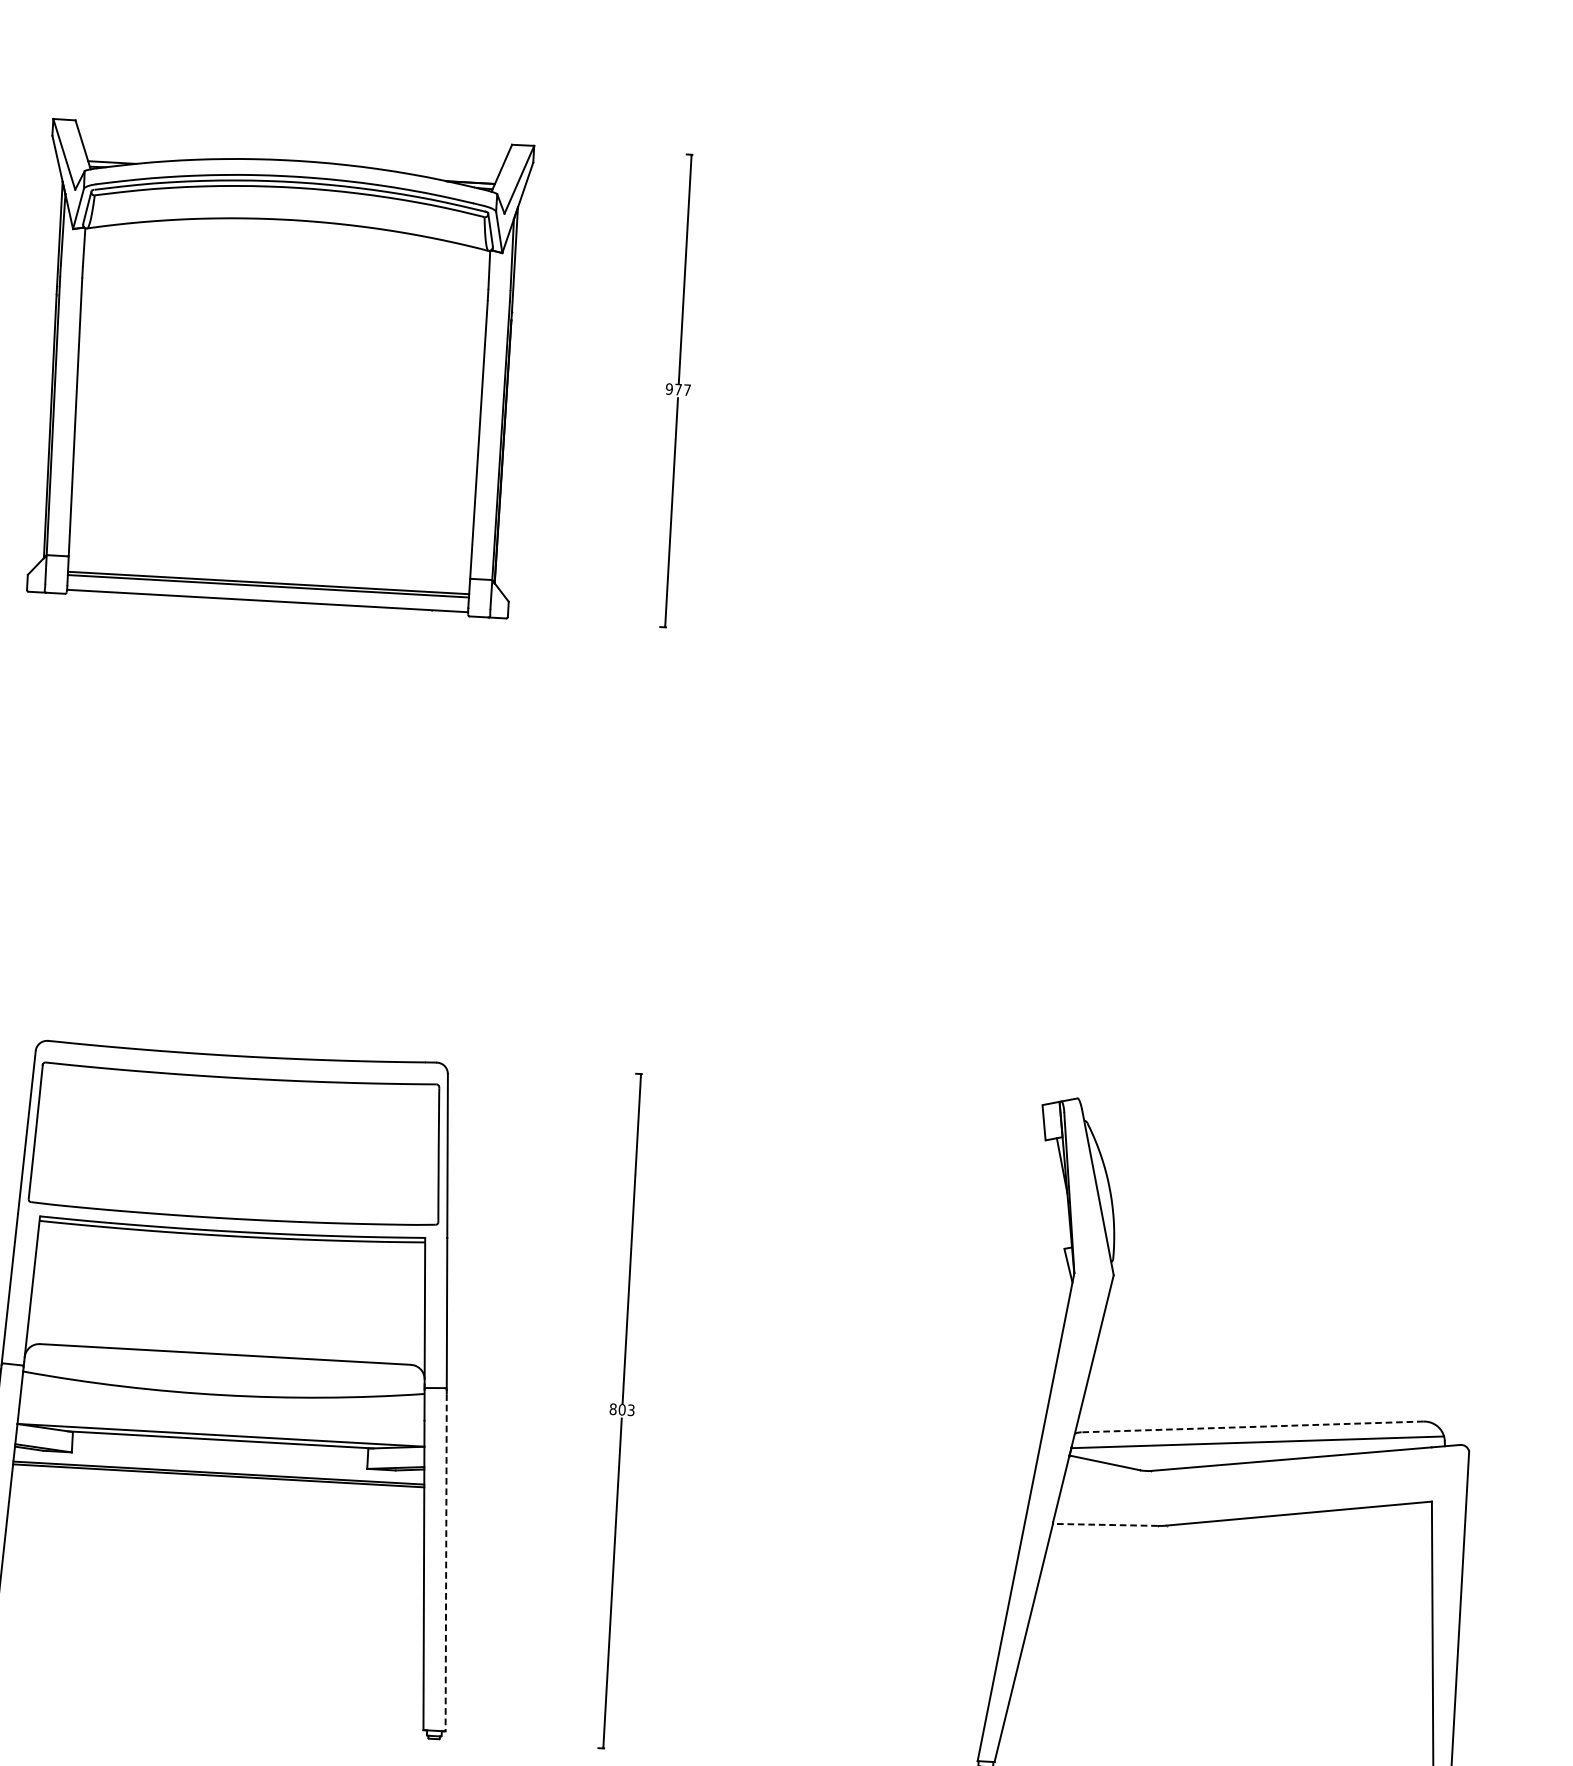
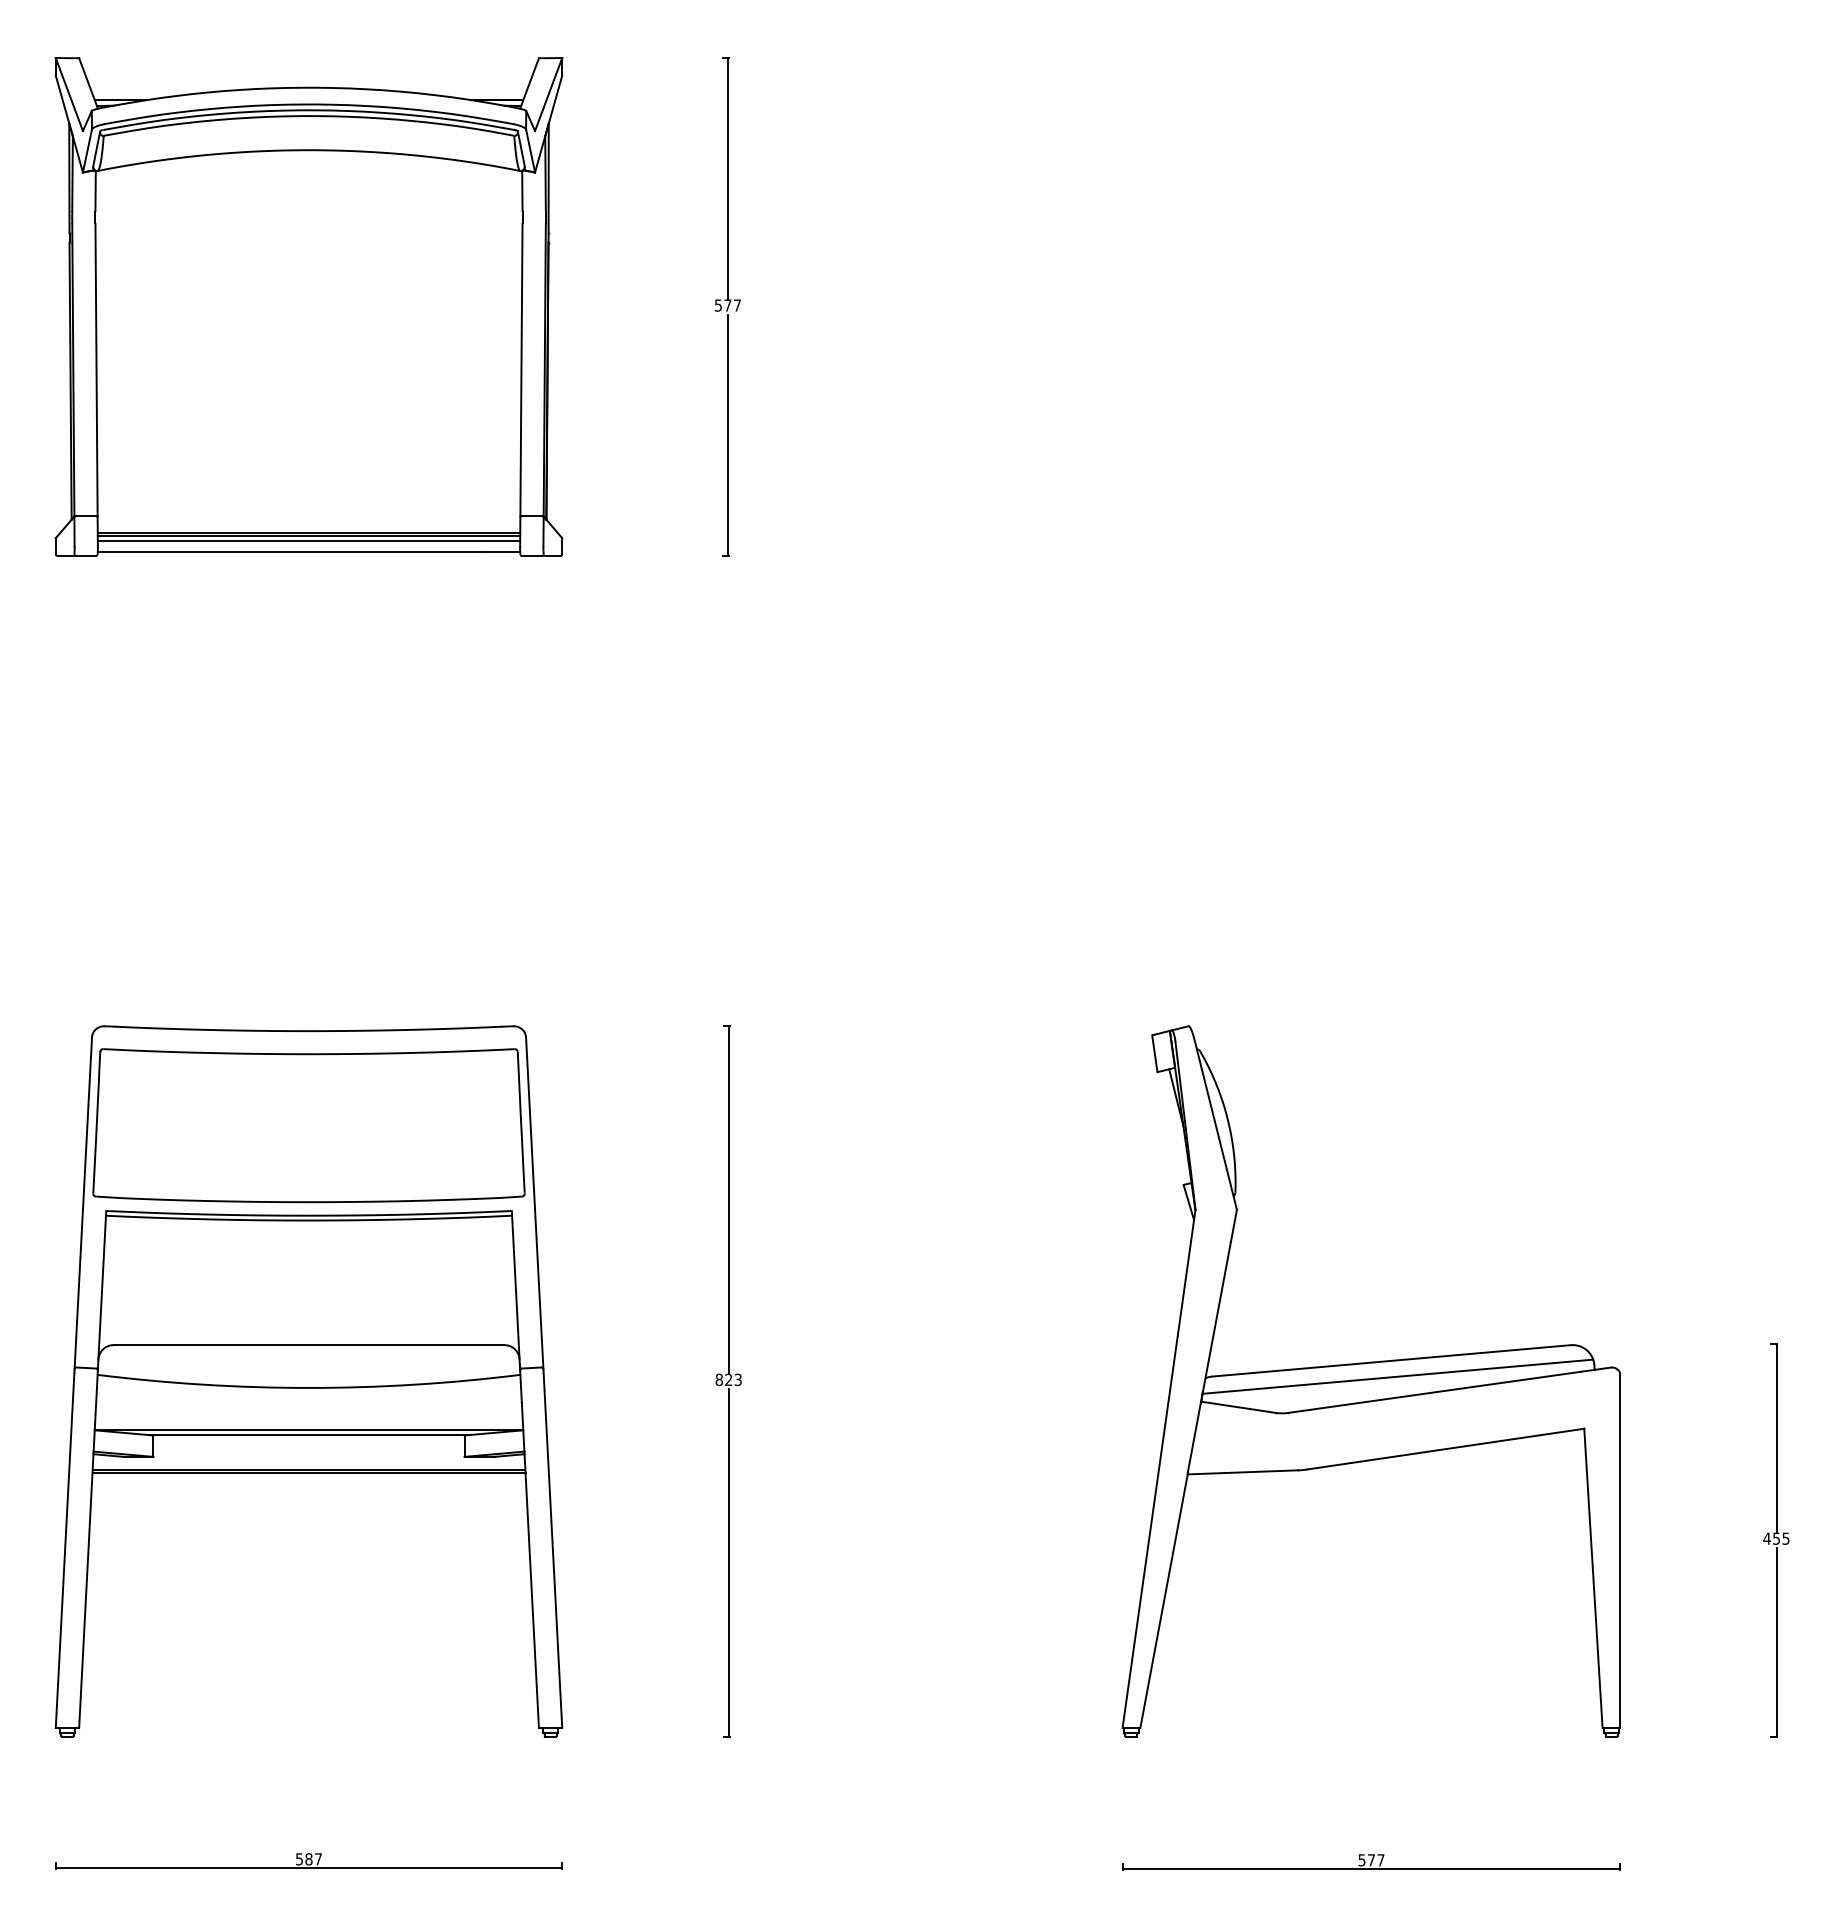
text: (669, 389) -> (718, 305), 977 -> 577
line: (267, 591) -> (308, 541), added
text: (621, 1409) -> (728, 1379), 803 -> 823
line: (1252, 1426) -> (1391, 1360), dashed -> solid
line: (1105, 1525) -> (1242, 1472), dashed -> solid
line: (445, 1563) -> (552, 1551), dashed -> solid

